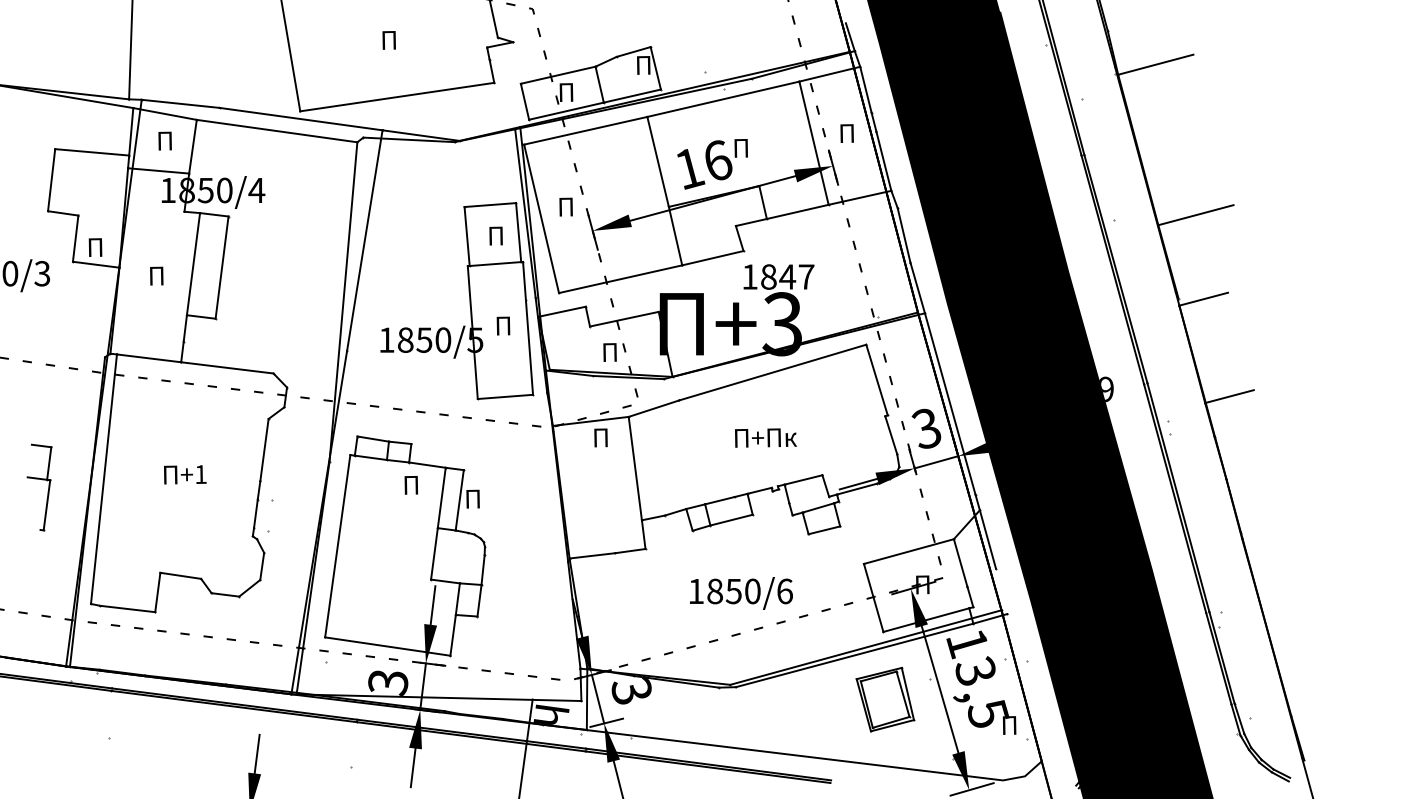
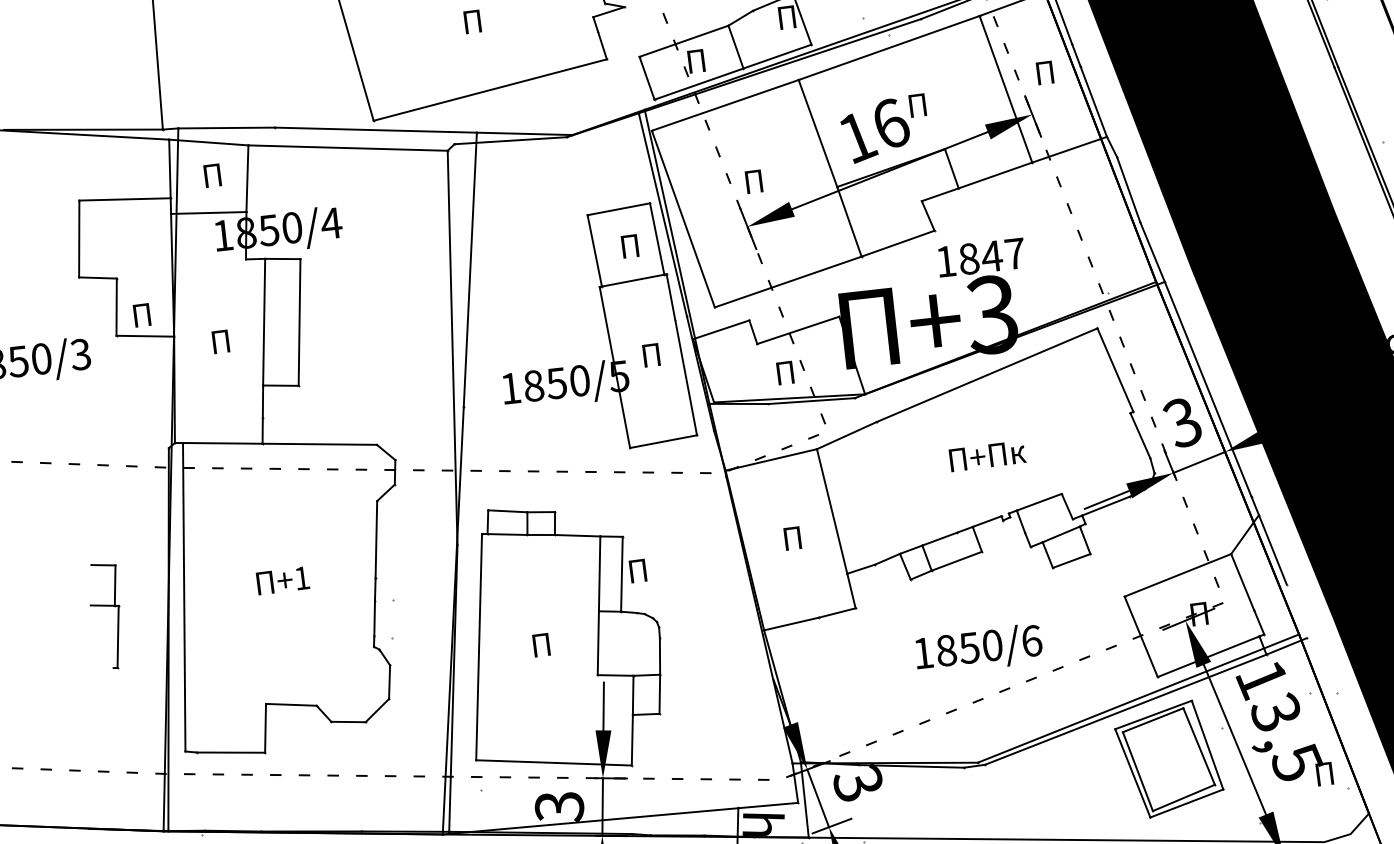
text: (565, 206) -> (753, 181), moved
text: (600, 437) -> (792, 538), moved
text: (410, 485) -> (540, 645), moved
part: (885, 699) -> (1169, 759), size x1.43

